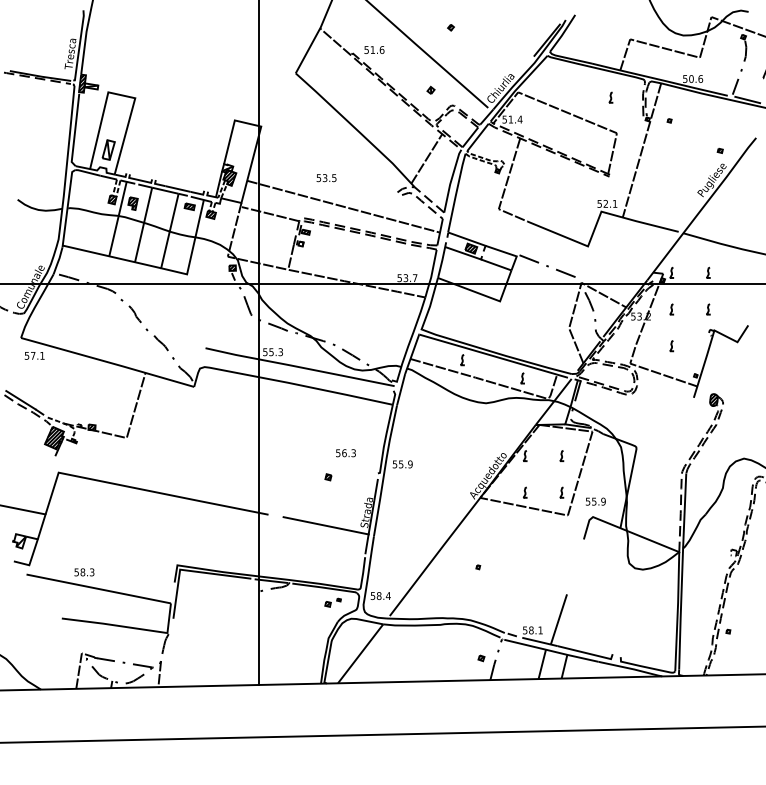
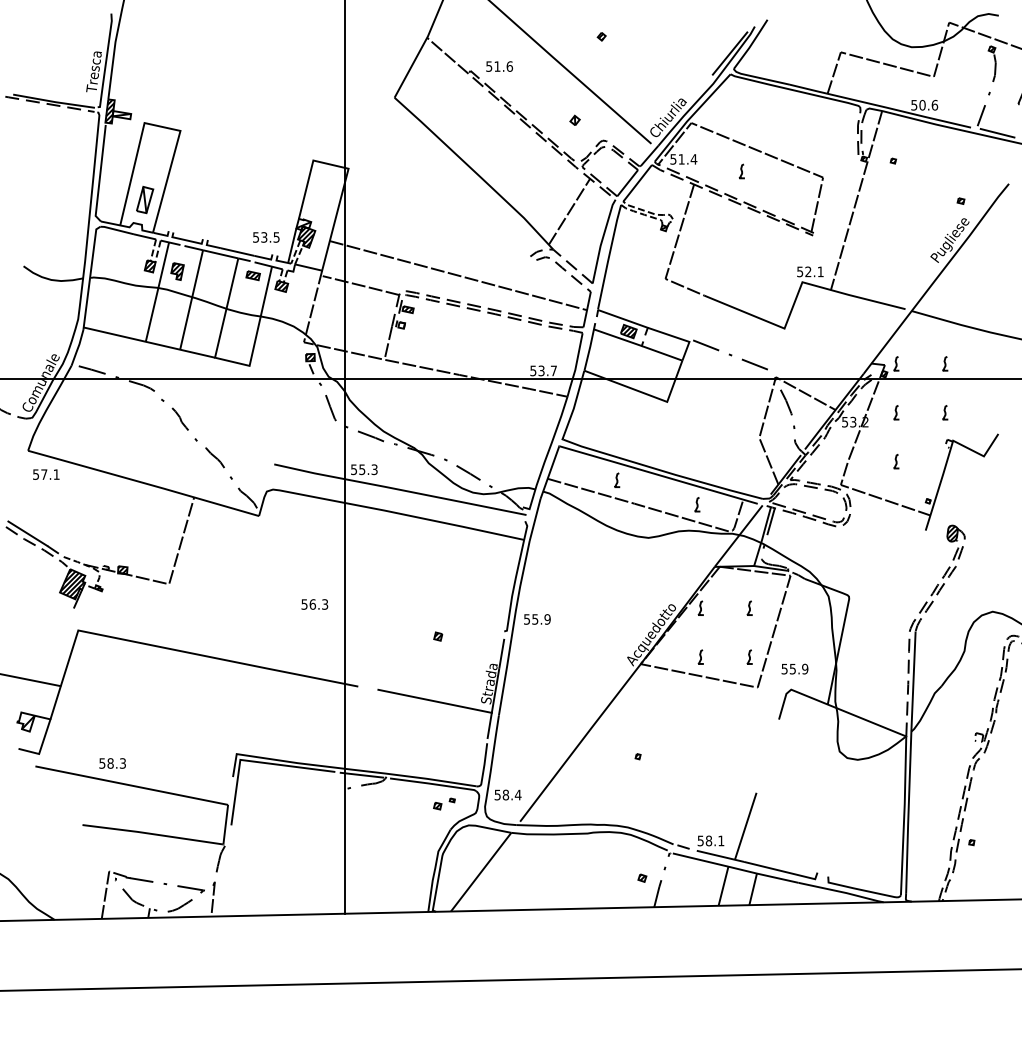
curve: (610, 97) -> (741, 171), moved
text: (326, 178) -> (266, 237), moved
text: (345, 453) -> (314, 604), moved

